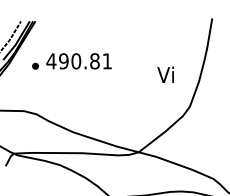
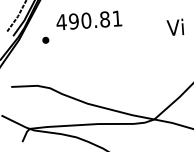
text: (78, 61) -> (88, 20), moved
text: (165, 74) -> (175, 27), moved

